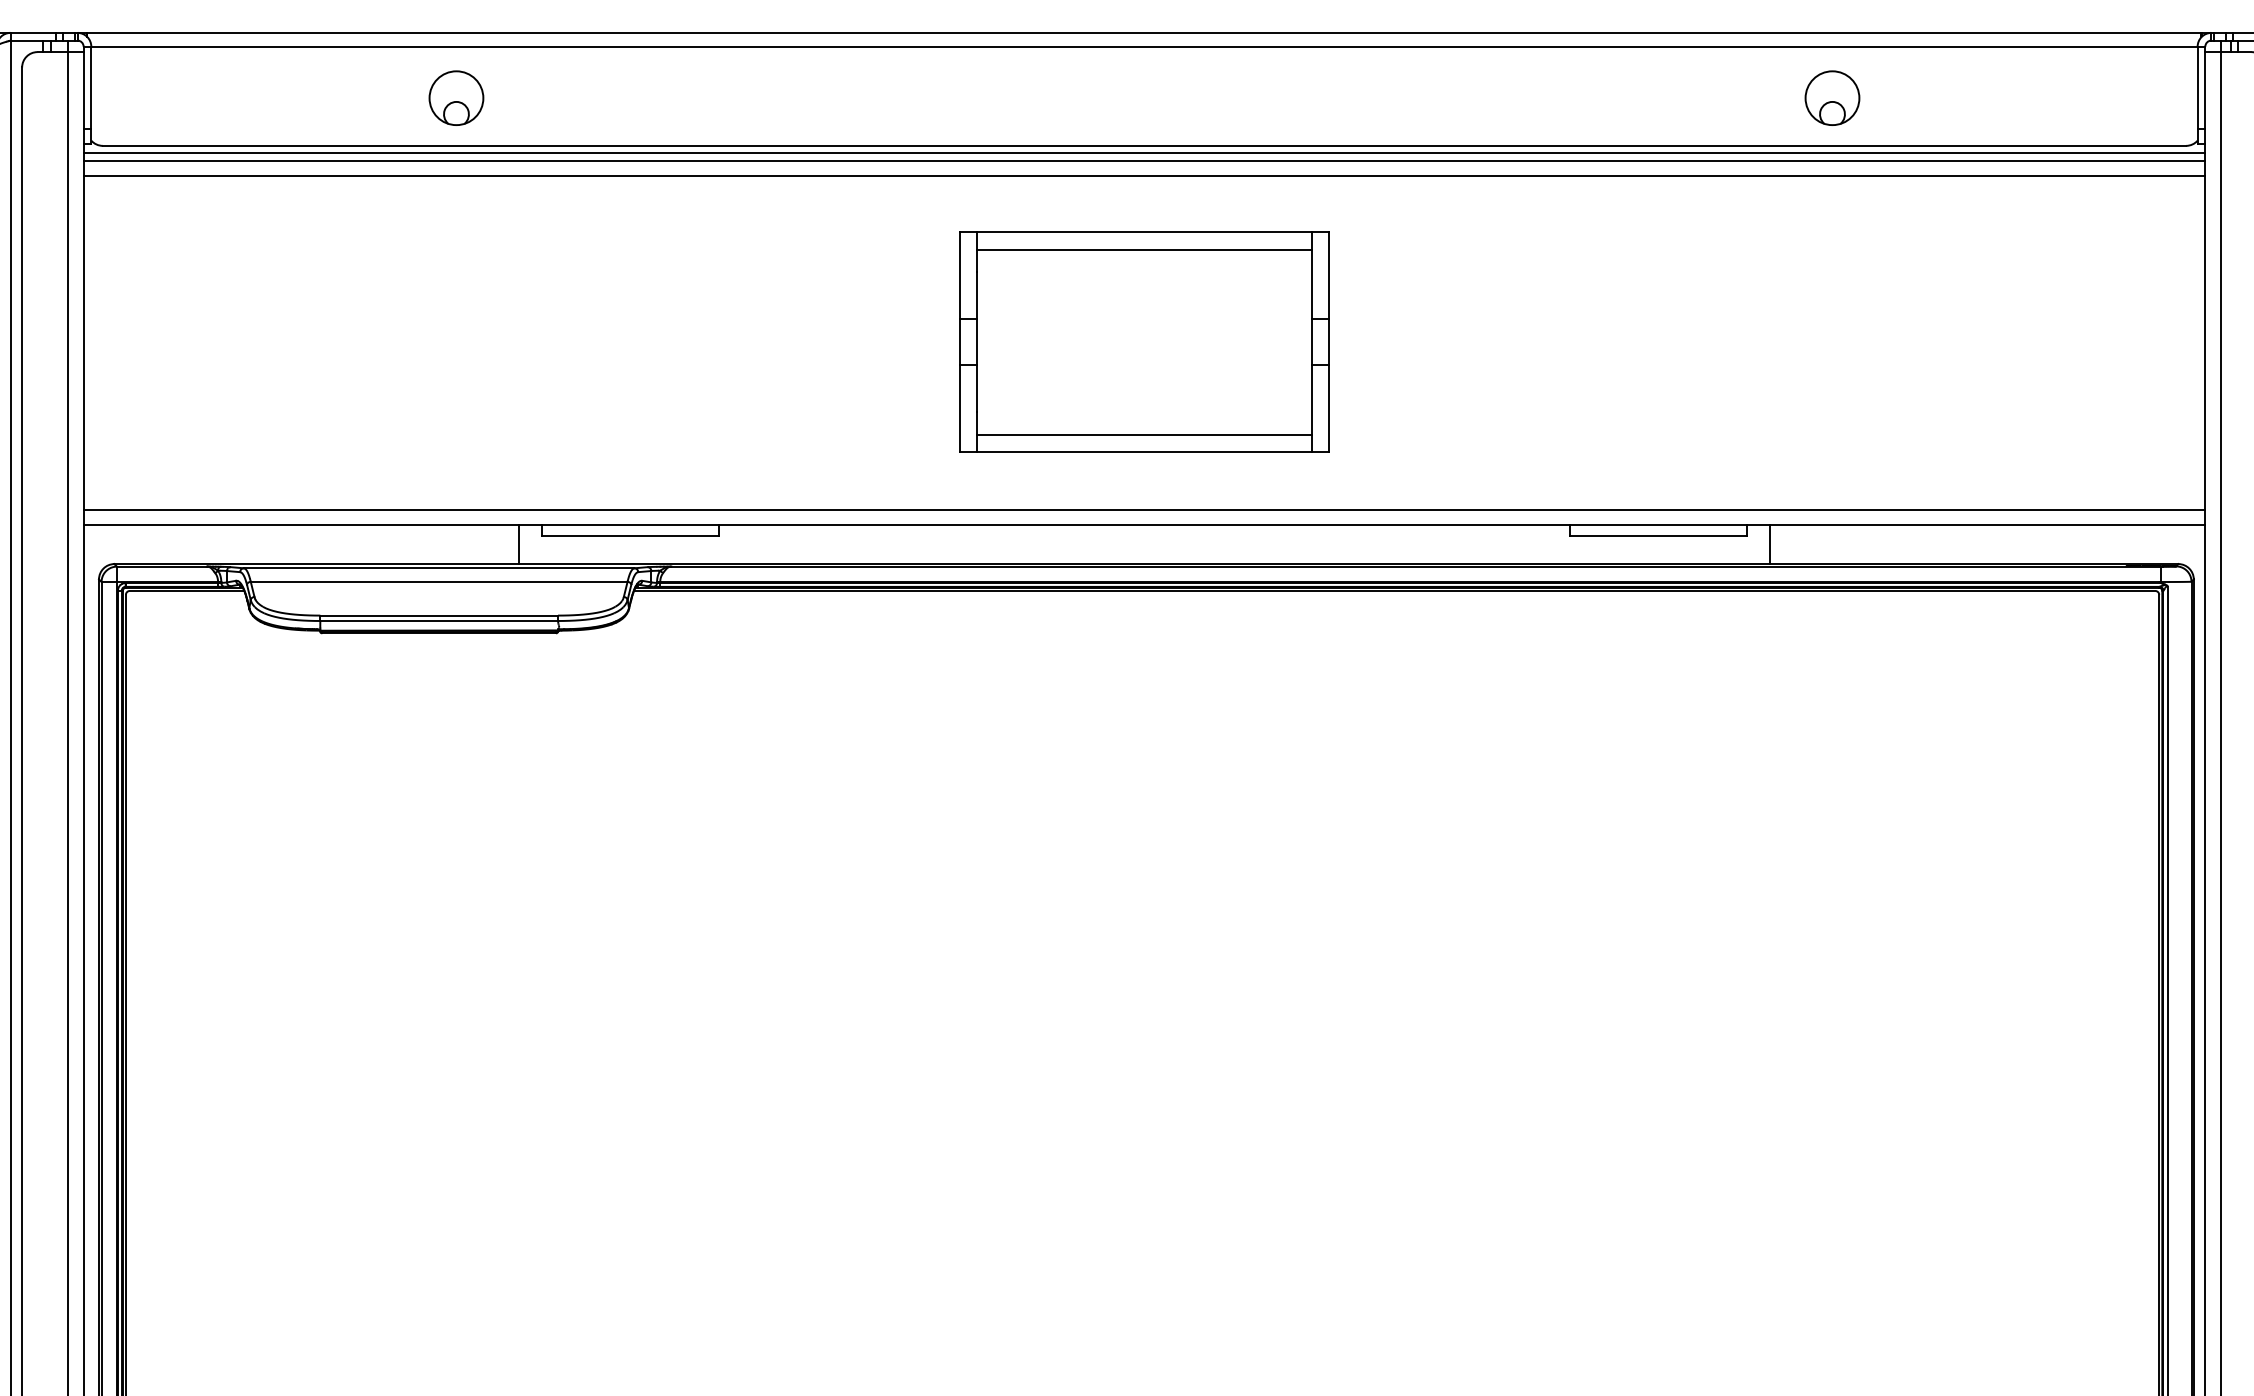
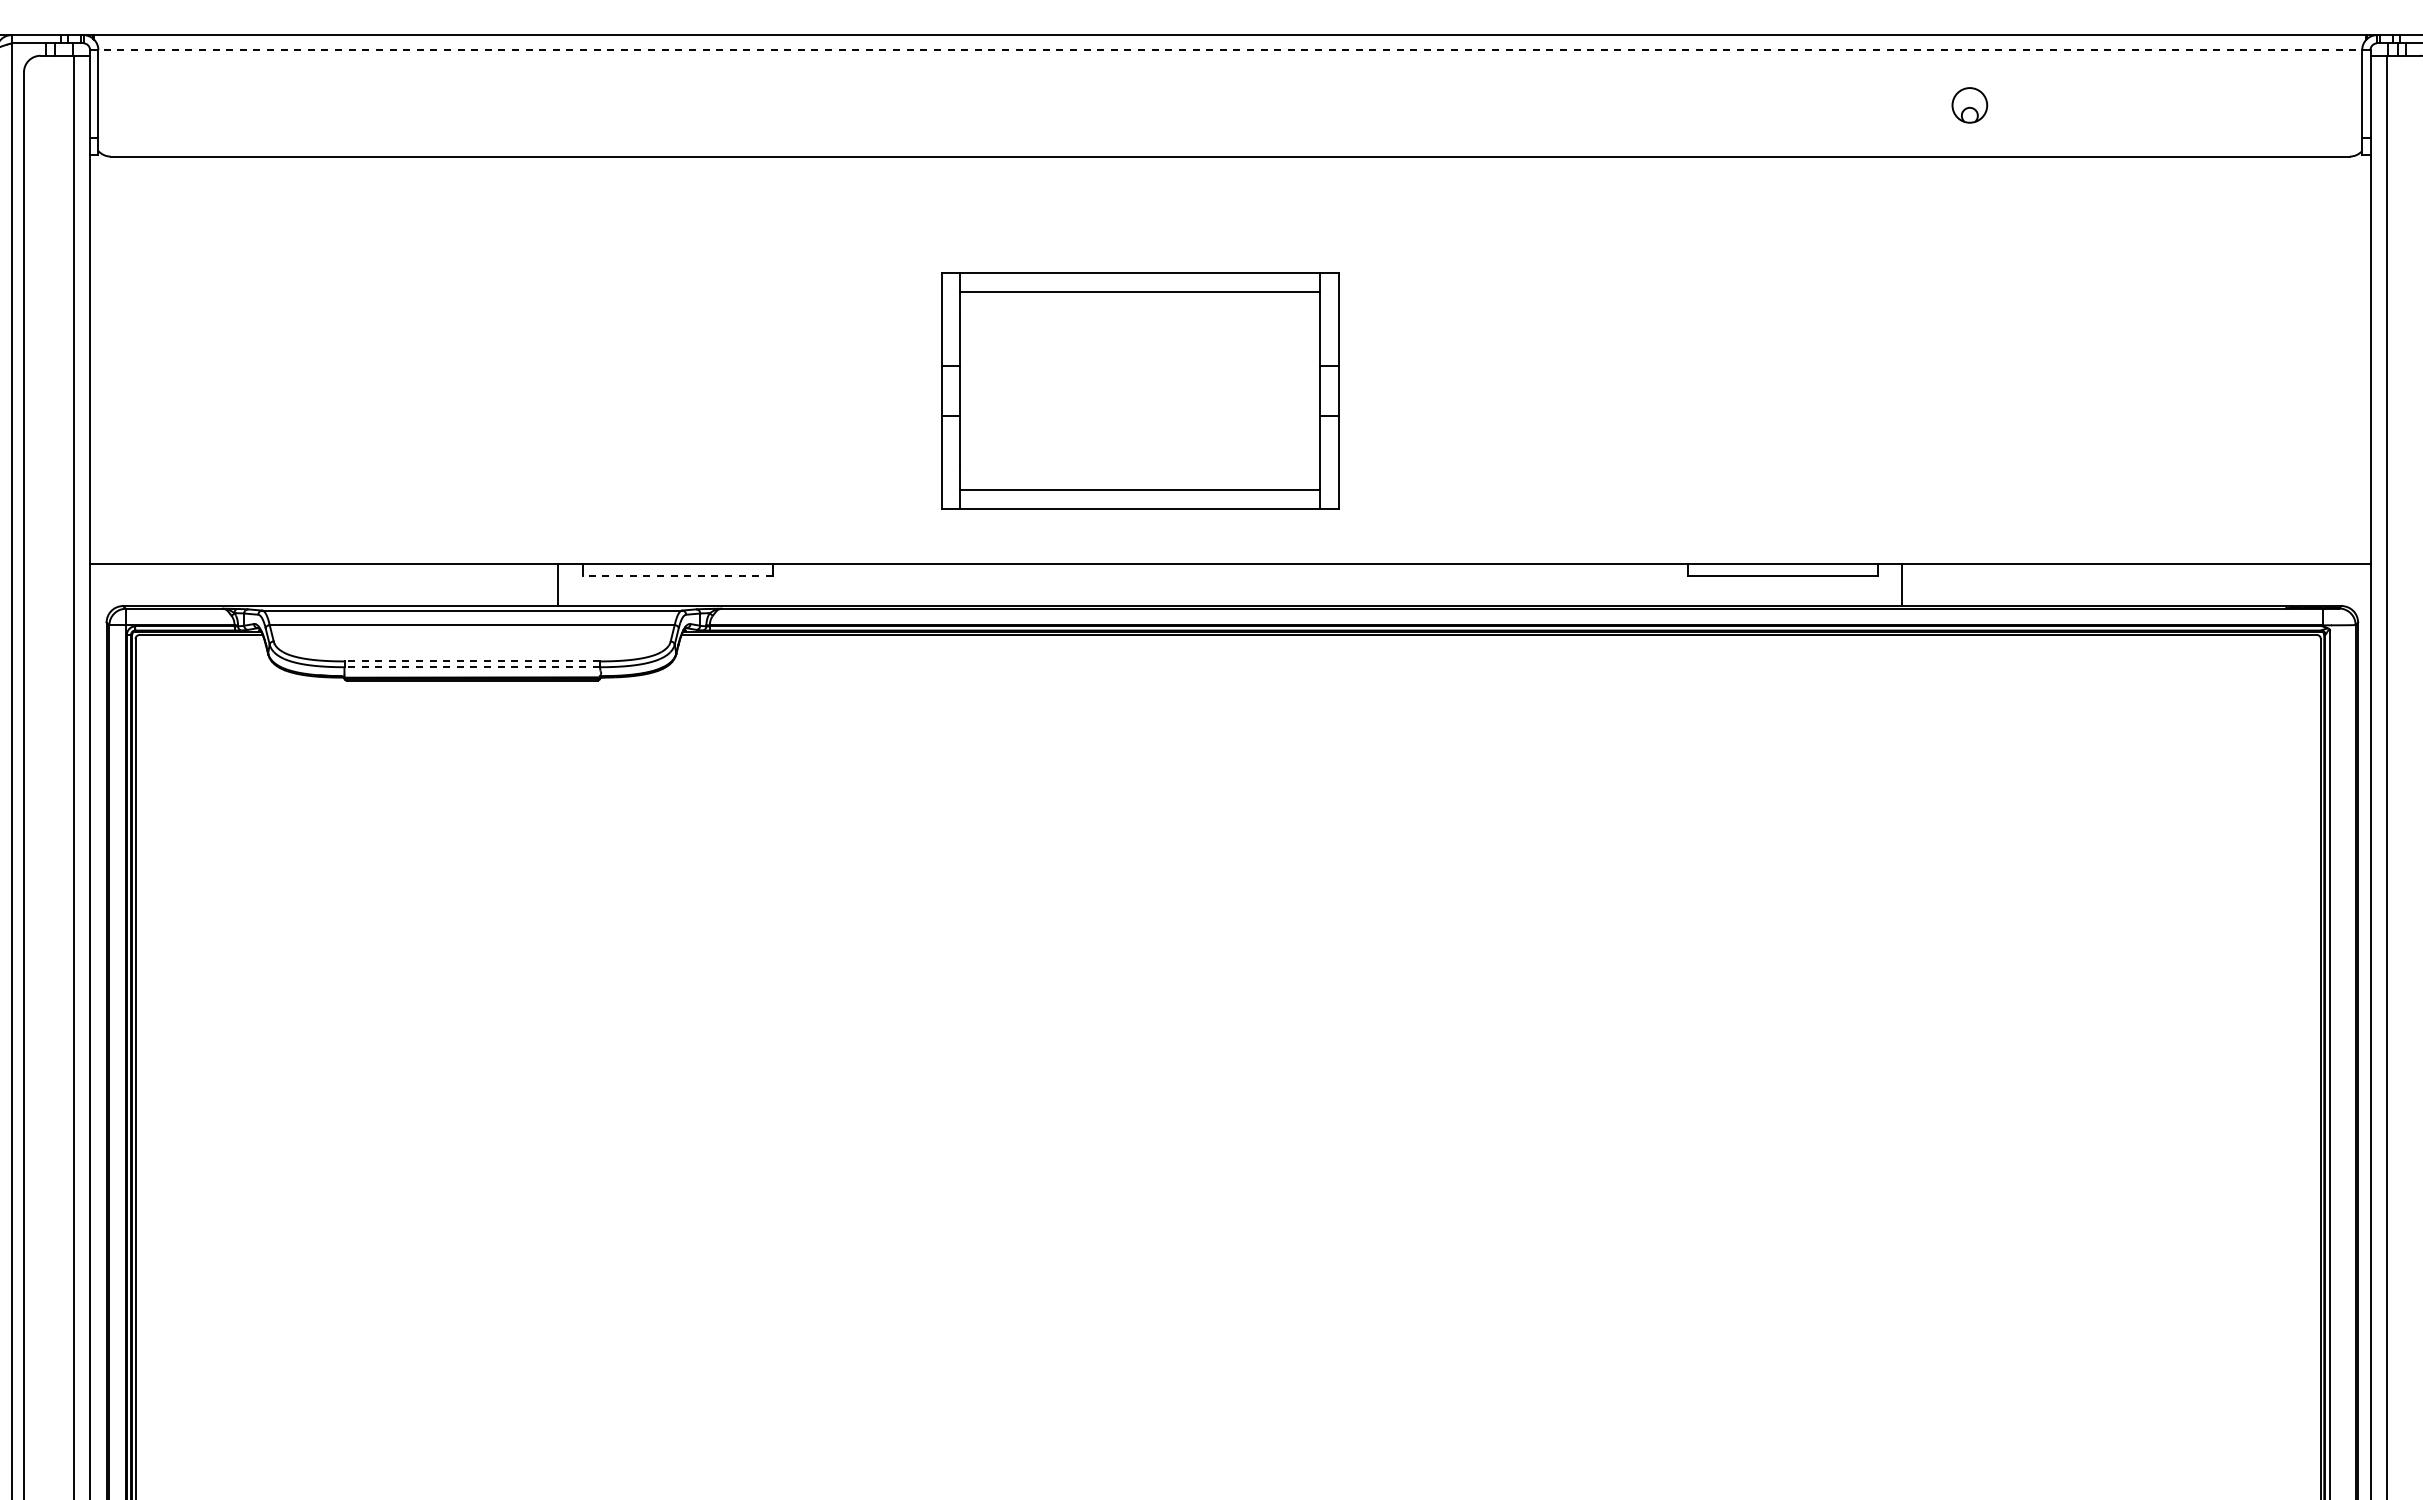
line: (1144, 47) -> (1230, 50), solid -> dashed
part: (456, 98) -> (490, 105), removed
part: (1832, 98) -> (1969, 105), size x0.6
line: (1144, 153) -> (1230, 164), removed
line: (1144, 160) -> (1230, 172), removed
line: (1144, 175) -> (1230, 188), removed
part: (1144, 342) -> (1140, 390), moved
line: (1144, 509) -> (1230, 547), removed
line: (630, 536) -> (677, 576), solid -> dashed
line: (439, 615) -> (472, 661), solid -> dashed
line: (439, 621) -> (472, 667), solid -> dashed

